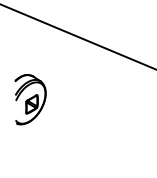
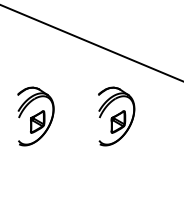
part: (99, 99) -> (116, 116), added

